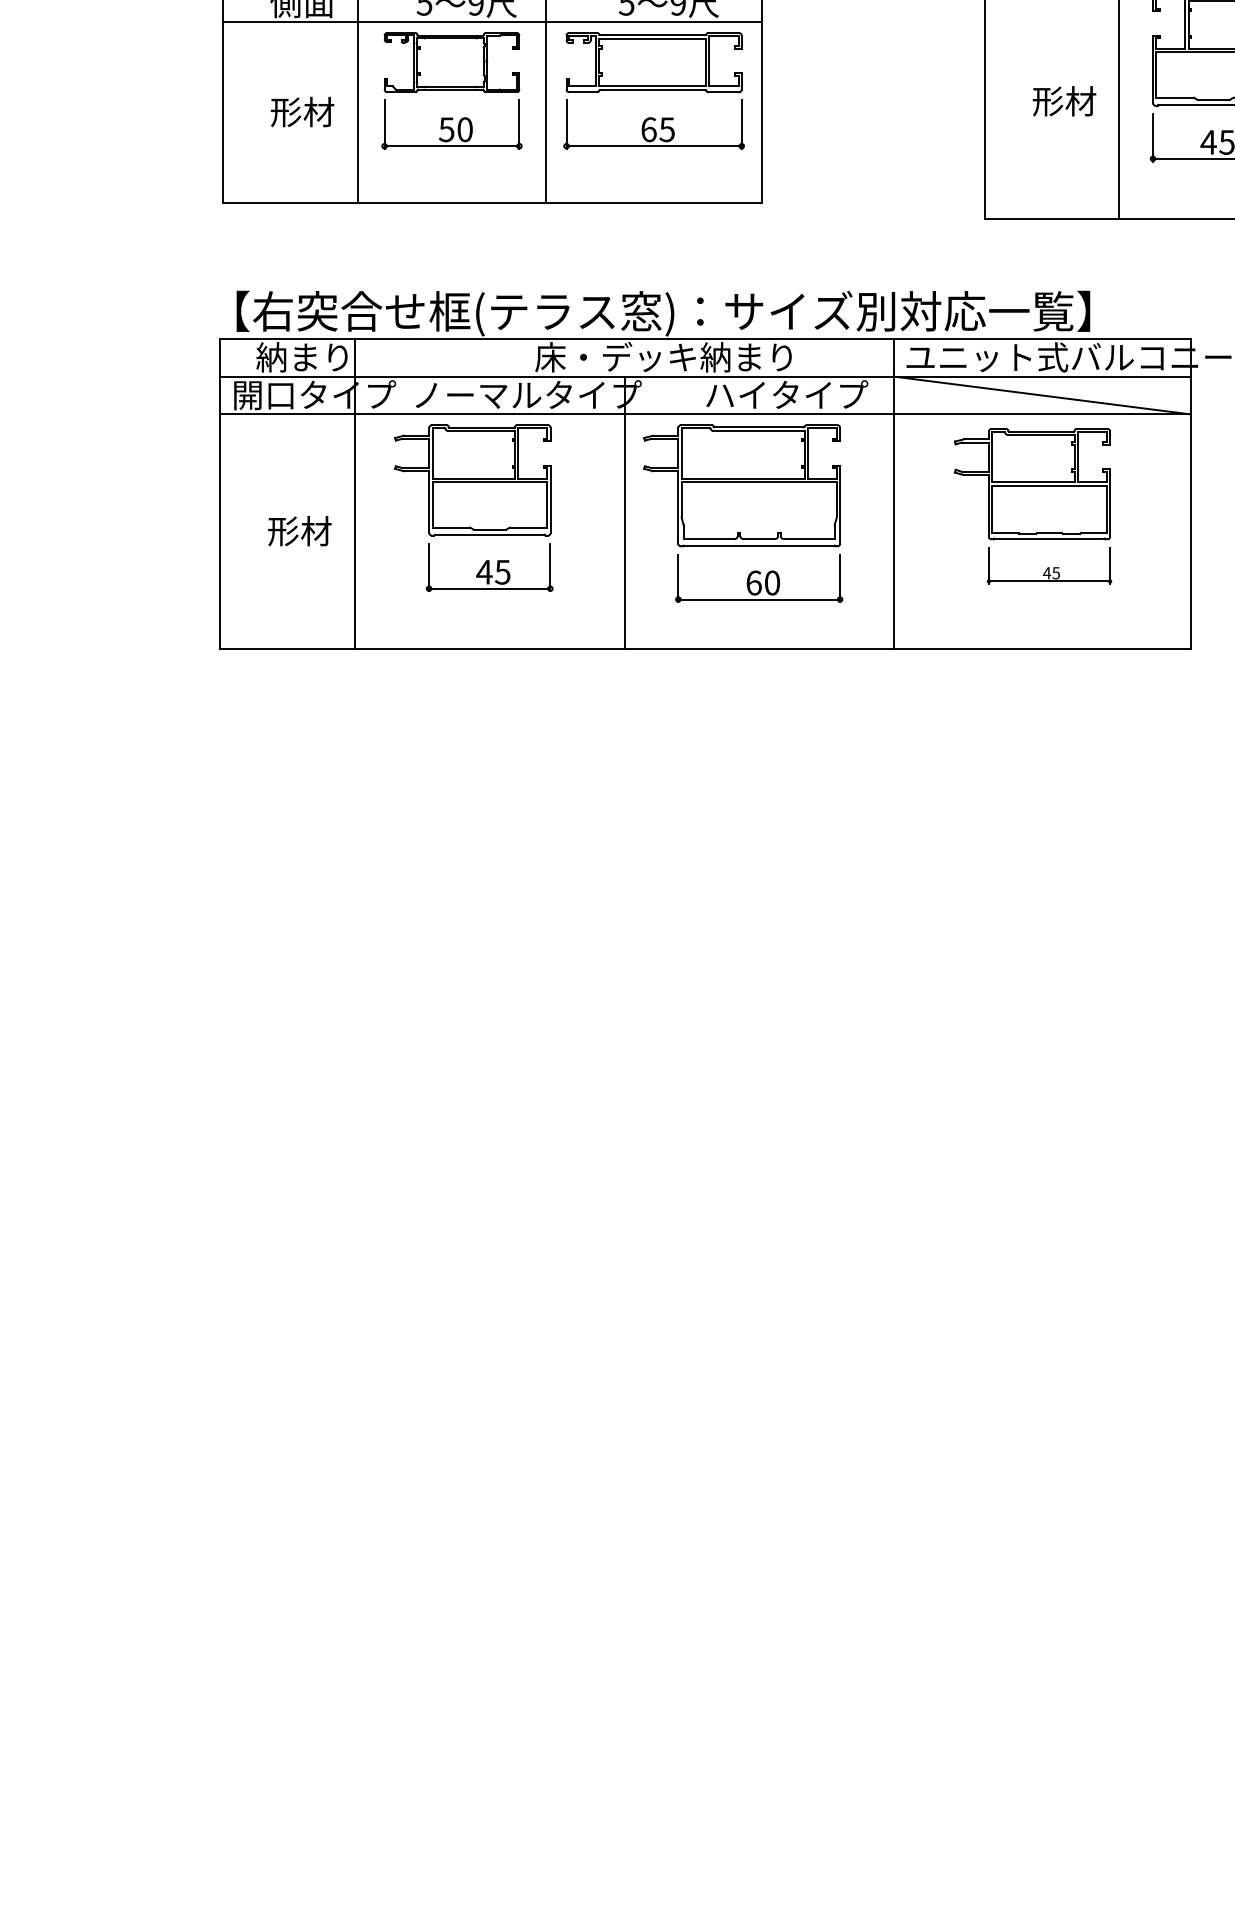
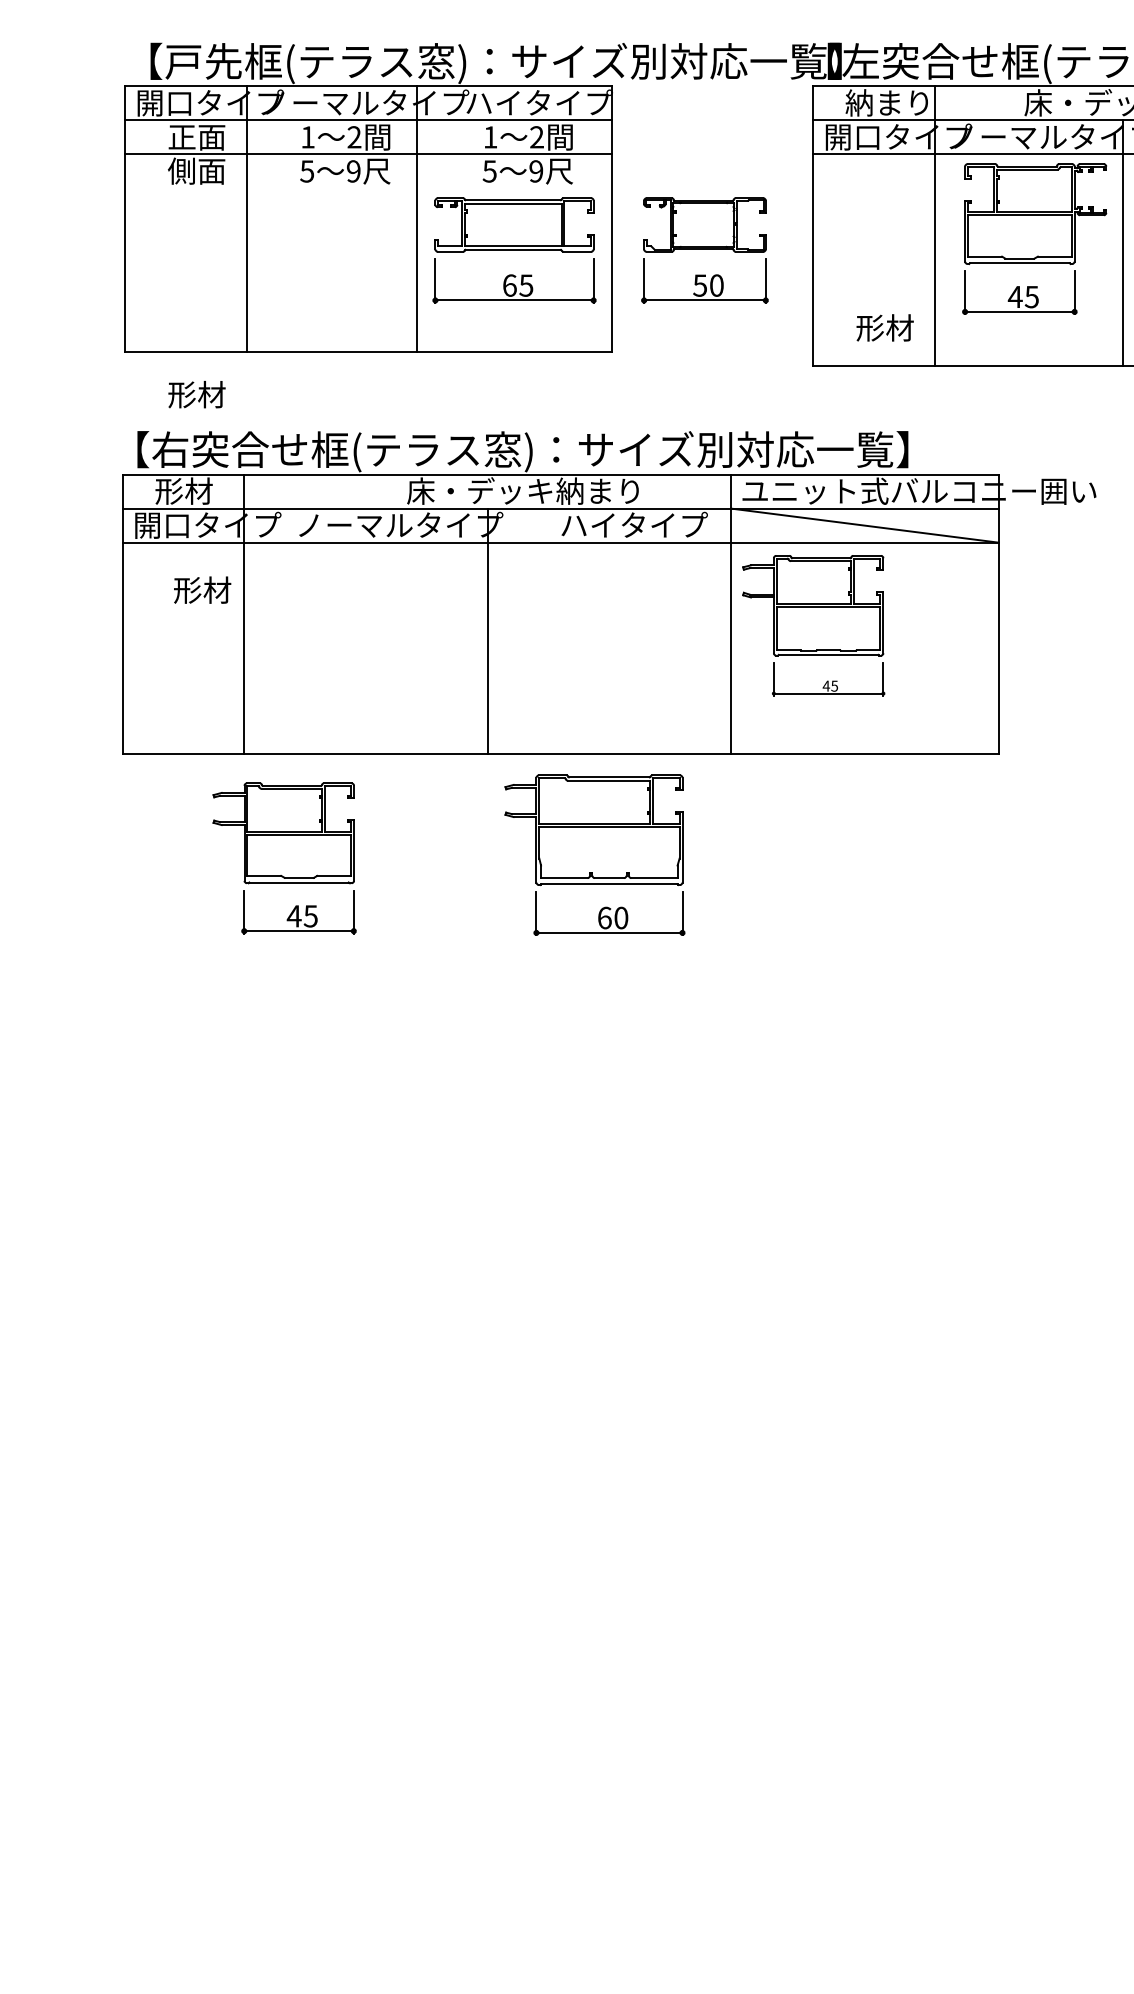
line: (492, 22) -> (368, 188), removed
part: (451, 90) -> (704, 250), moved
text: (1063, 100) -> (884, 327), moved
text: (302, 111) -> (196, 394), moved
text: (302, 356) -> (196, 490), 納まり -> 形材
part: (1032, 506) -> (813, 625), moved
part: (473, 508) -> (284, 858), moved
part: (742, 512) -> (594, 854), moved
text: (299, 530) -> (202, 589), moved

